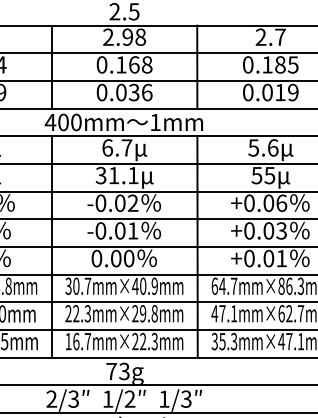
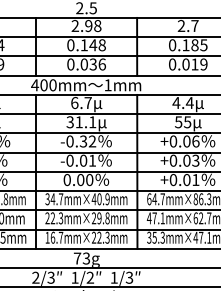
text: (134, 65) -> (93, 45), 0.168 -> 0.148
text: (262, 148) -> (182, 103), 5.6 -> 4.4
text: (120, 203) -> (83, 141), -0.02 -> -0.32
text: (75, 286) -> (52, 199), 30.7mm×40.9mm -> 34.7mm×40.9mm

